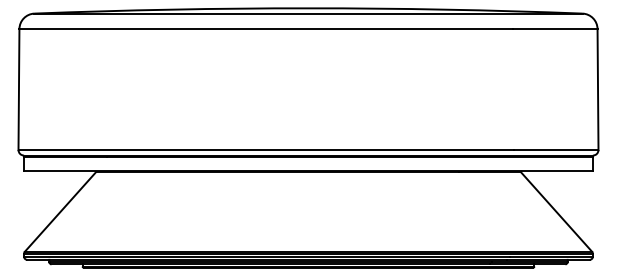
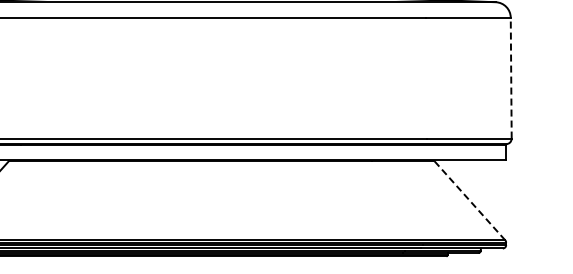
line: (598, 89) -> (511, 78), solid -> dashed
line: (556, 211) -> (469, 200), solid -> dashed

